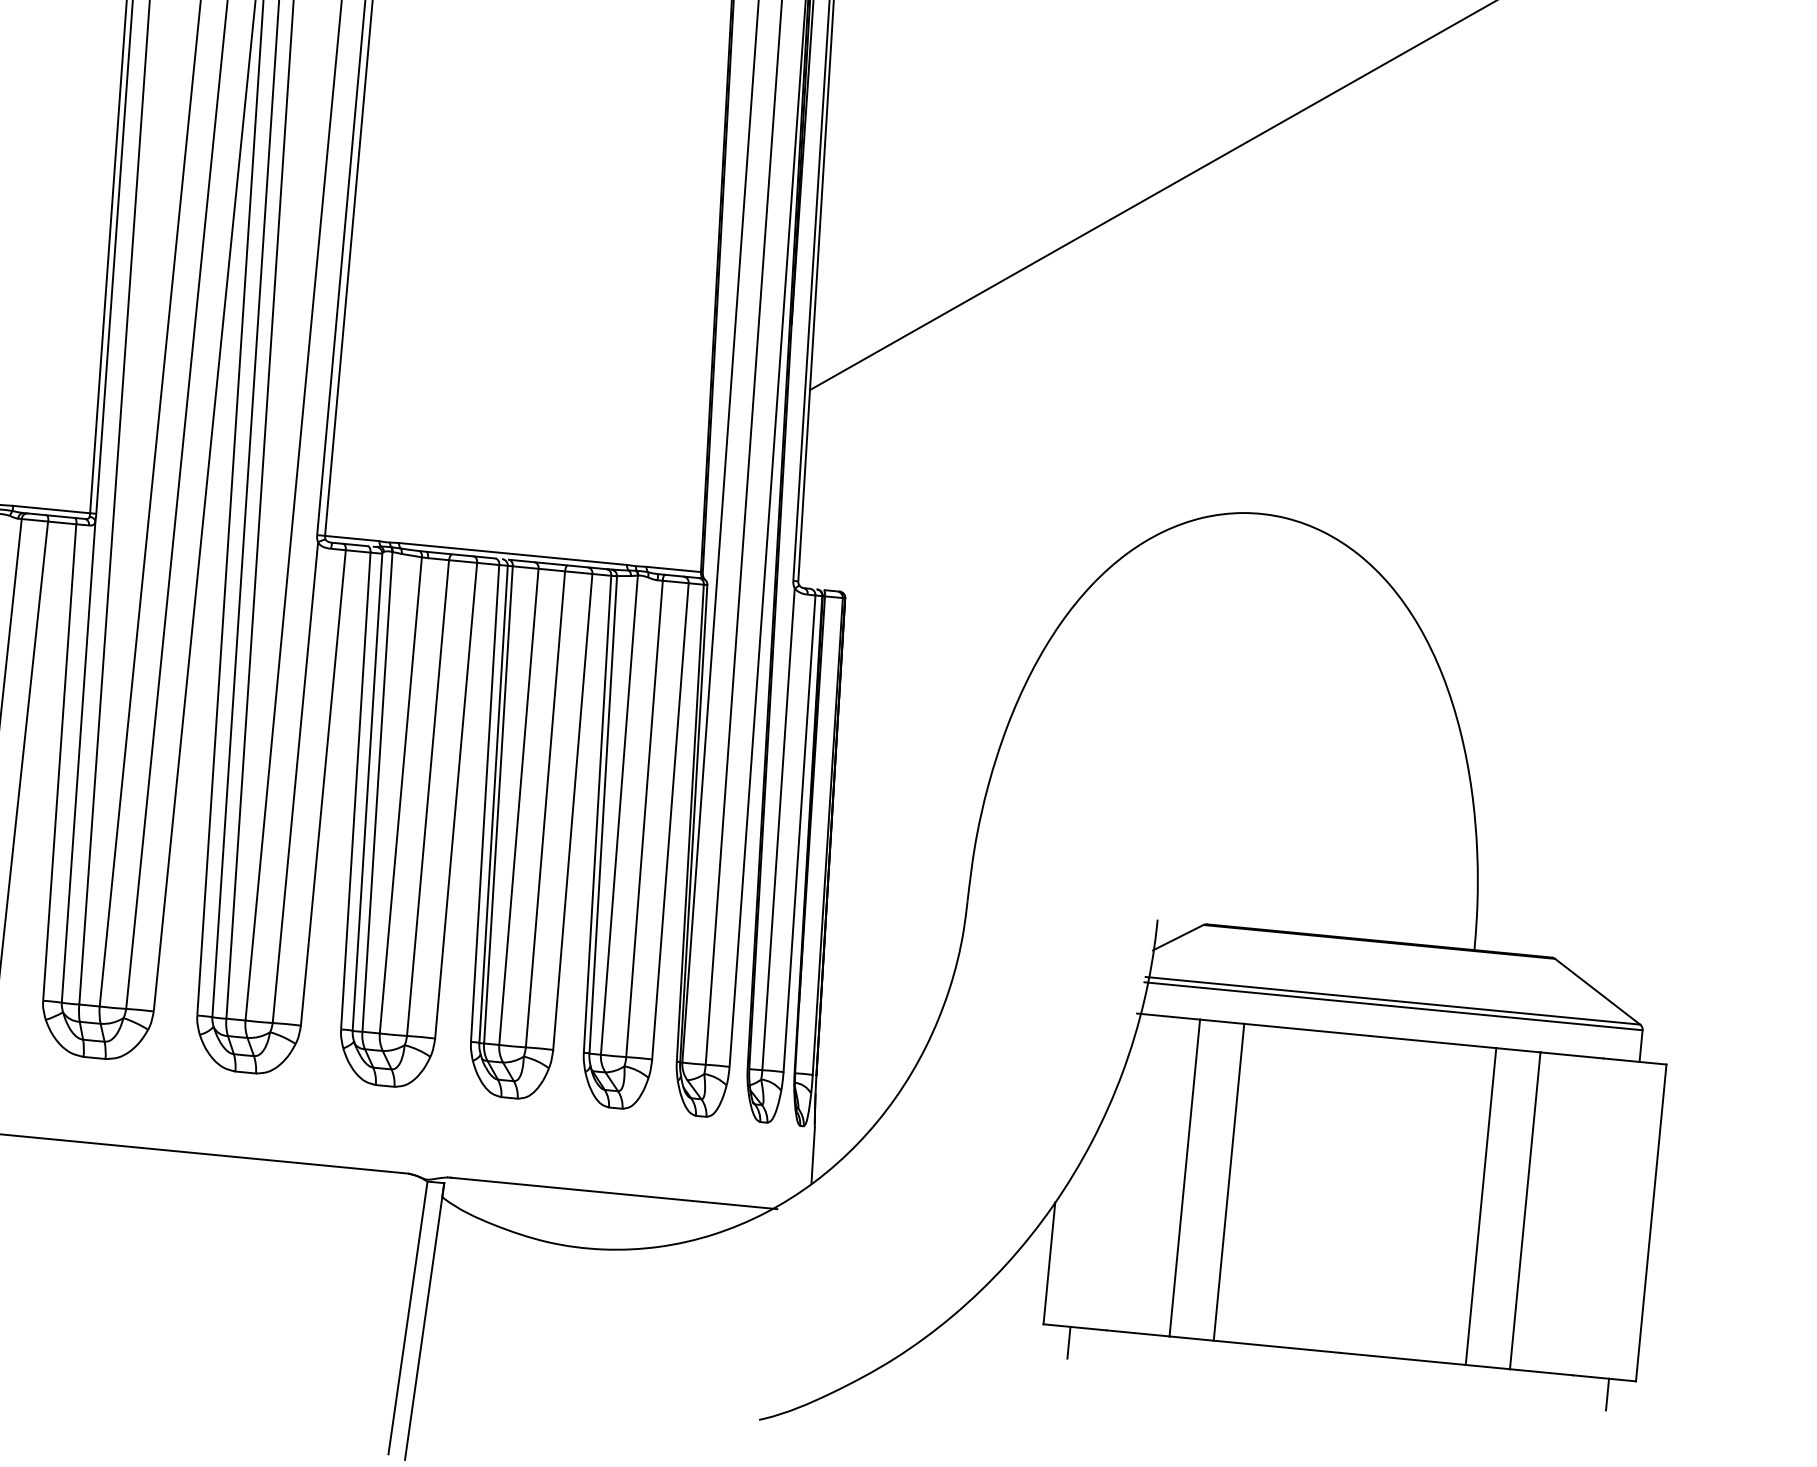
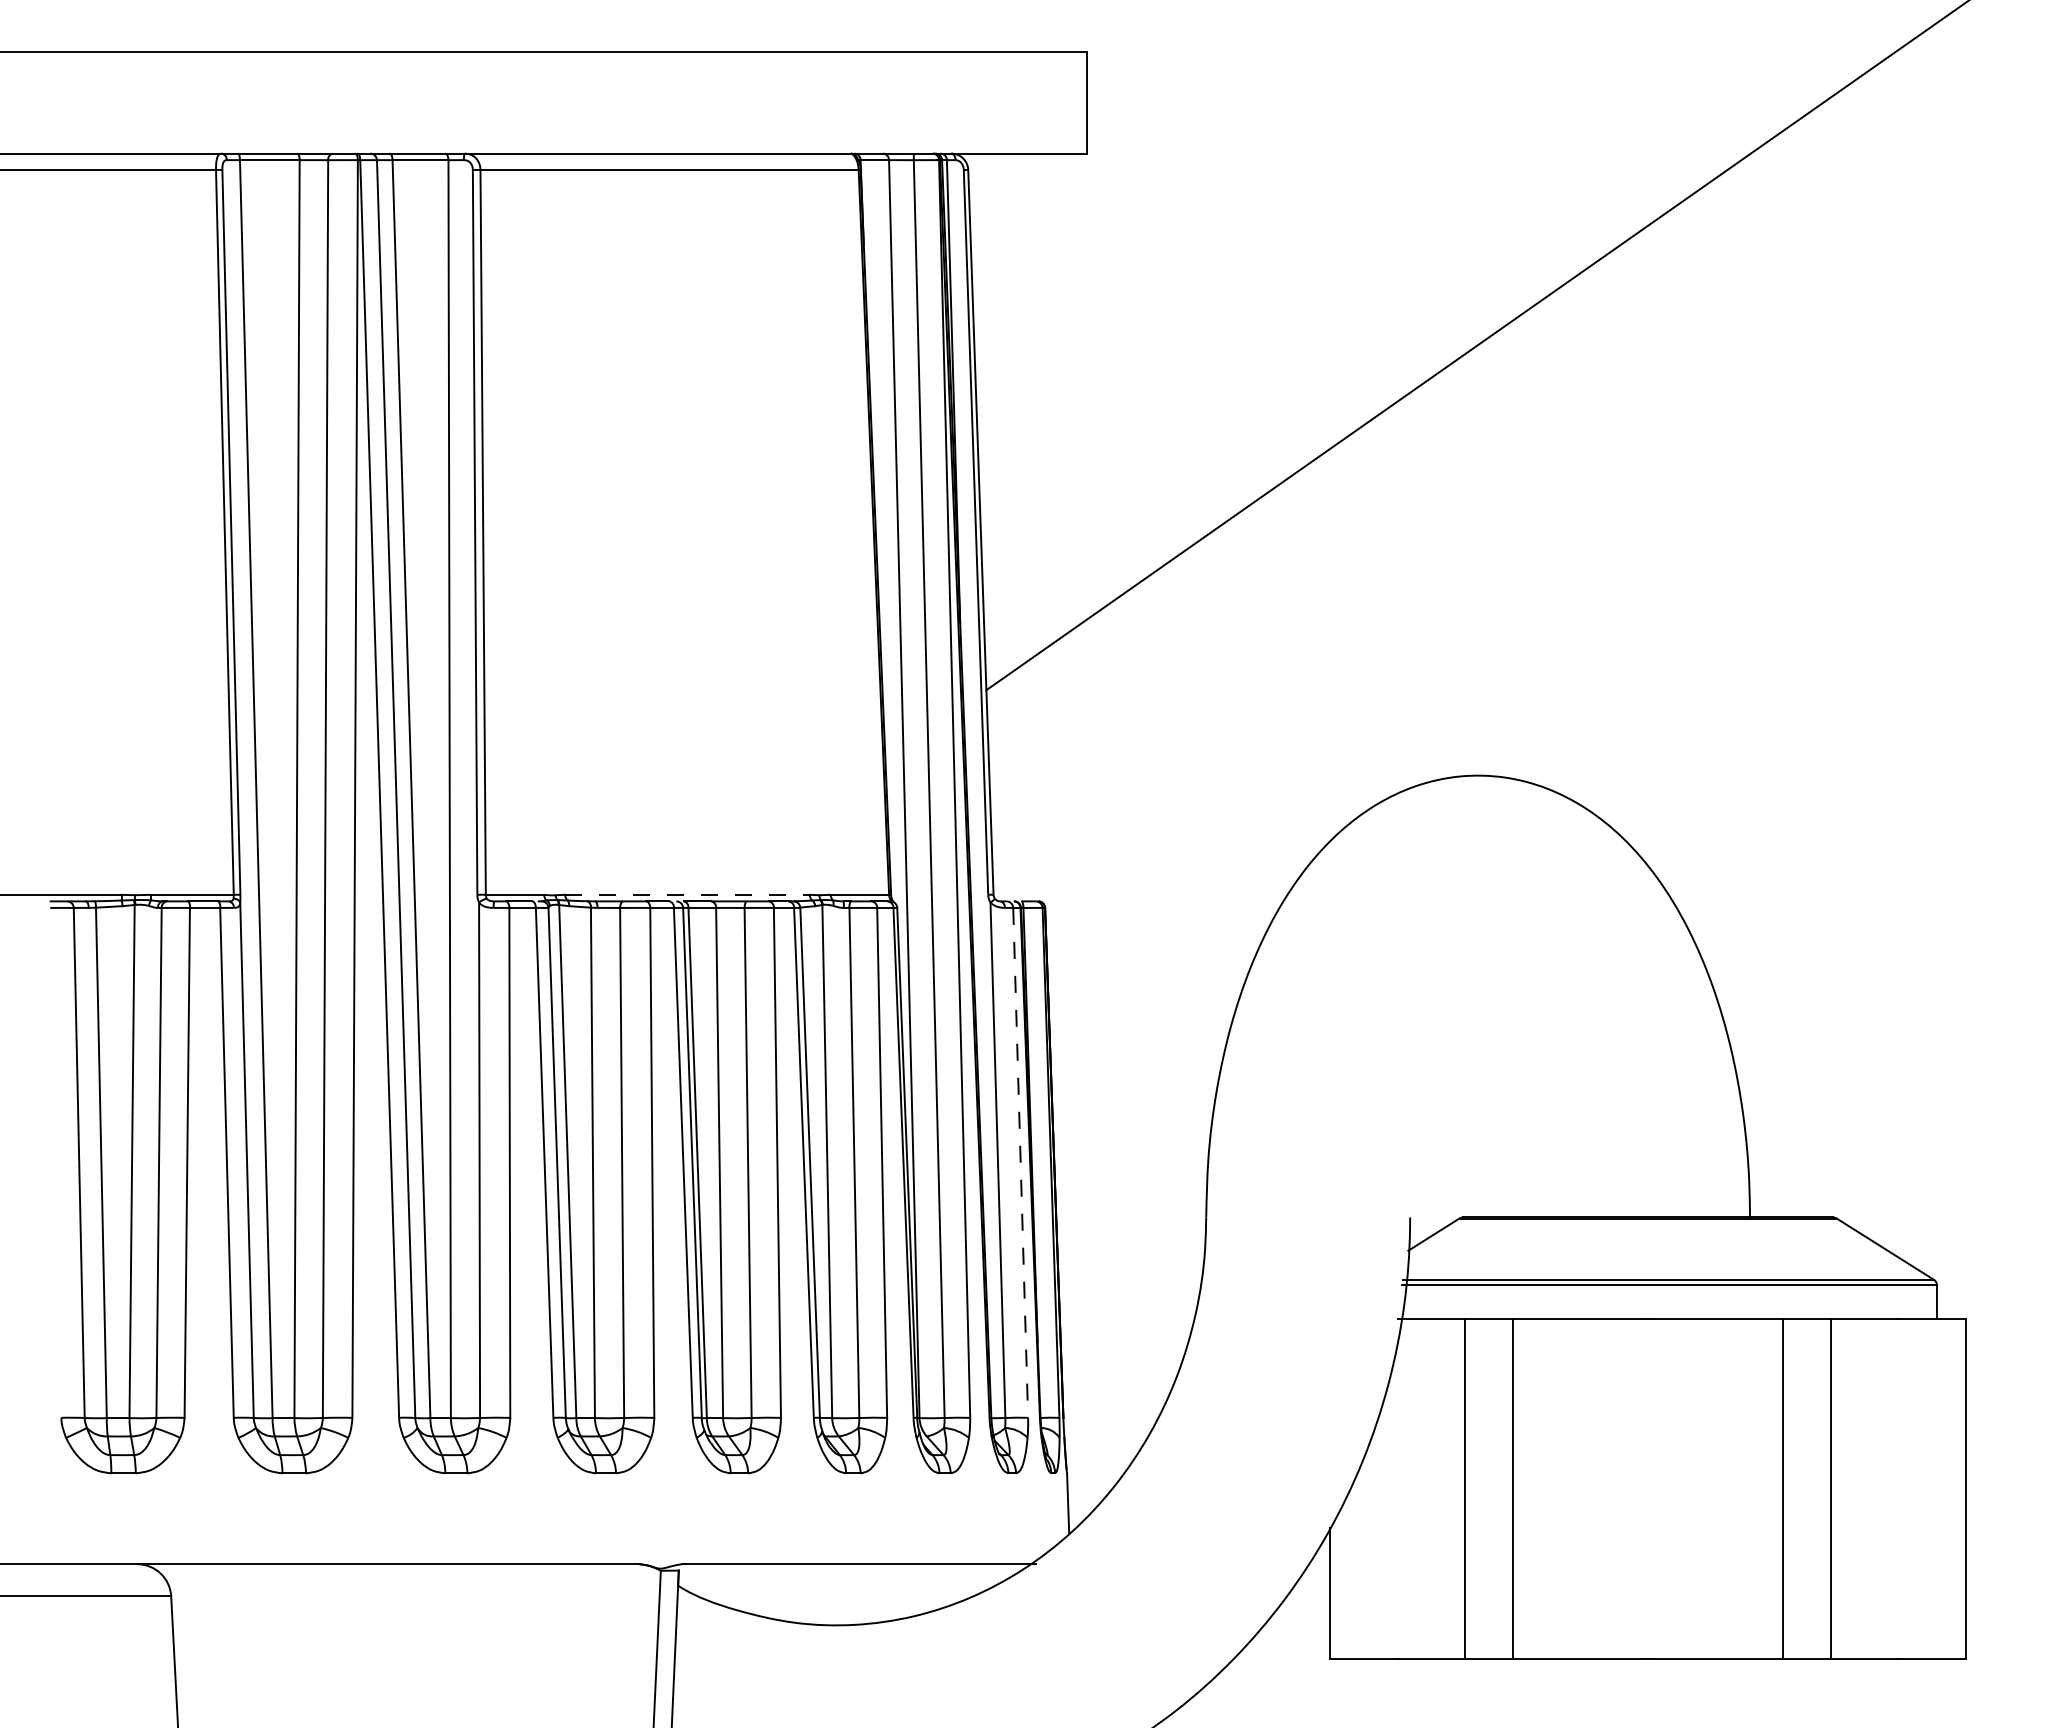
line: (513, 553) -> (687, 894), solid -> dashed
line: (799, 834) -> (1020, 1163), solid -> dashed
line: (1069, 1342) -> (1359, 1676), removed
line: (1607, 1394) -> (1936, 1676), removed

